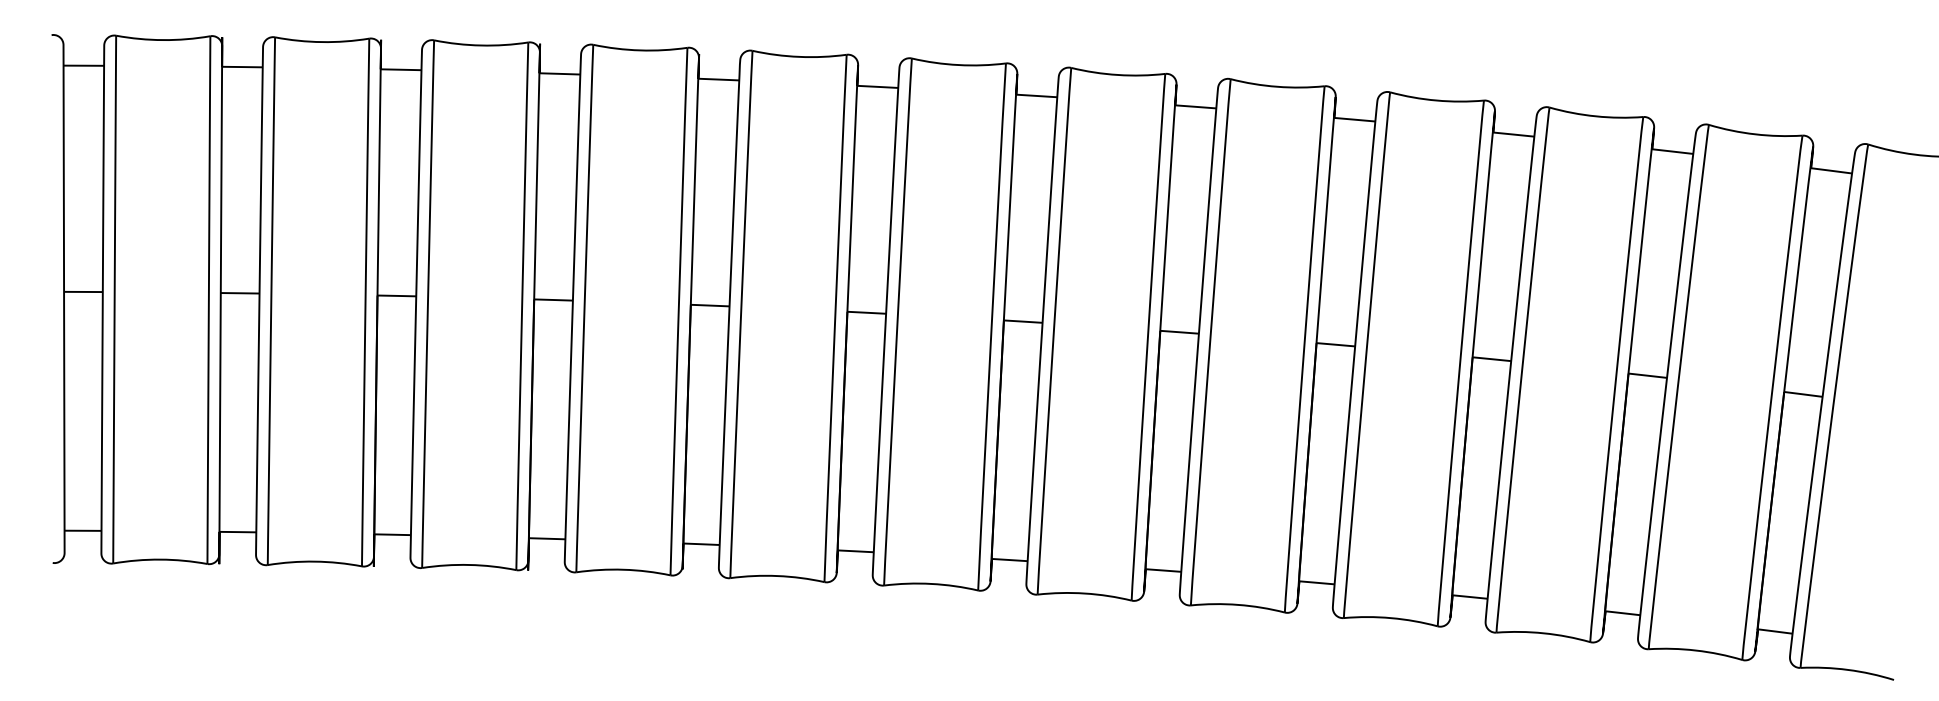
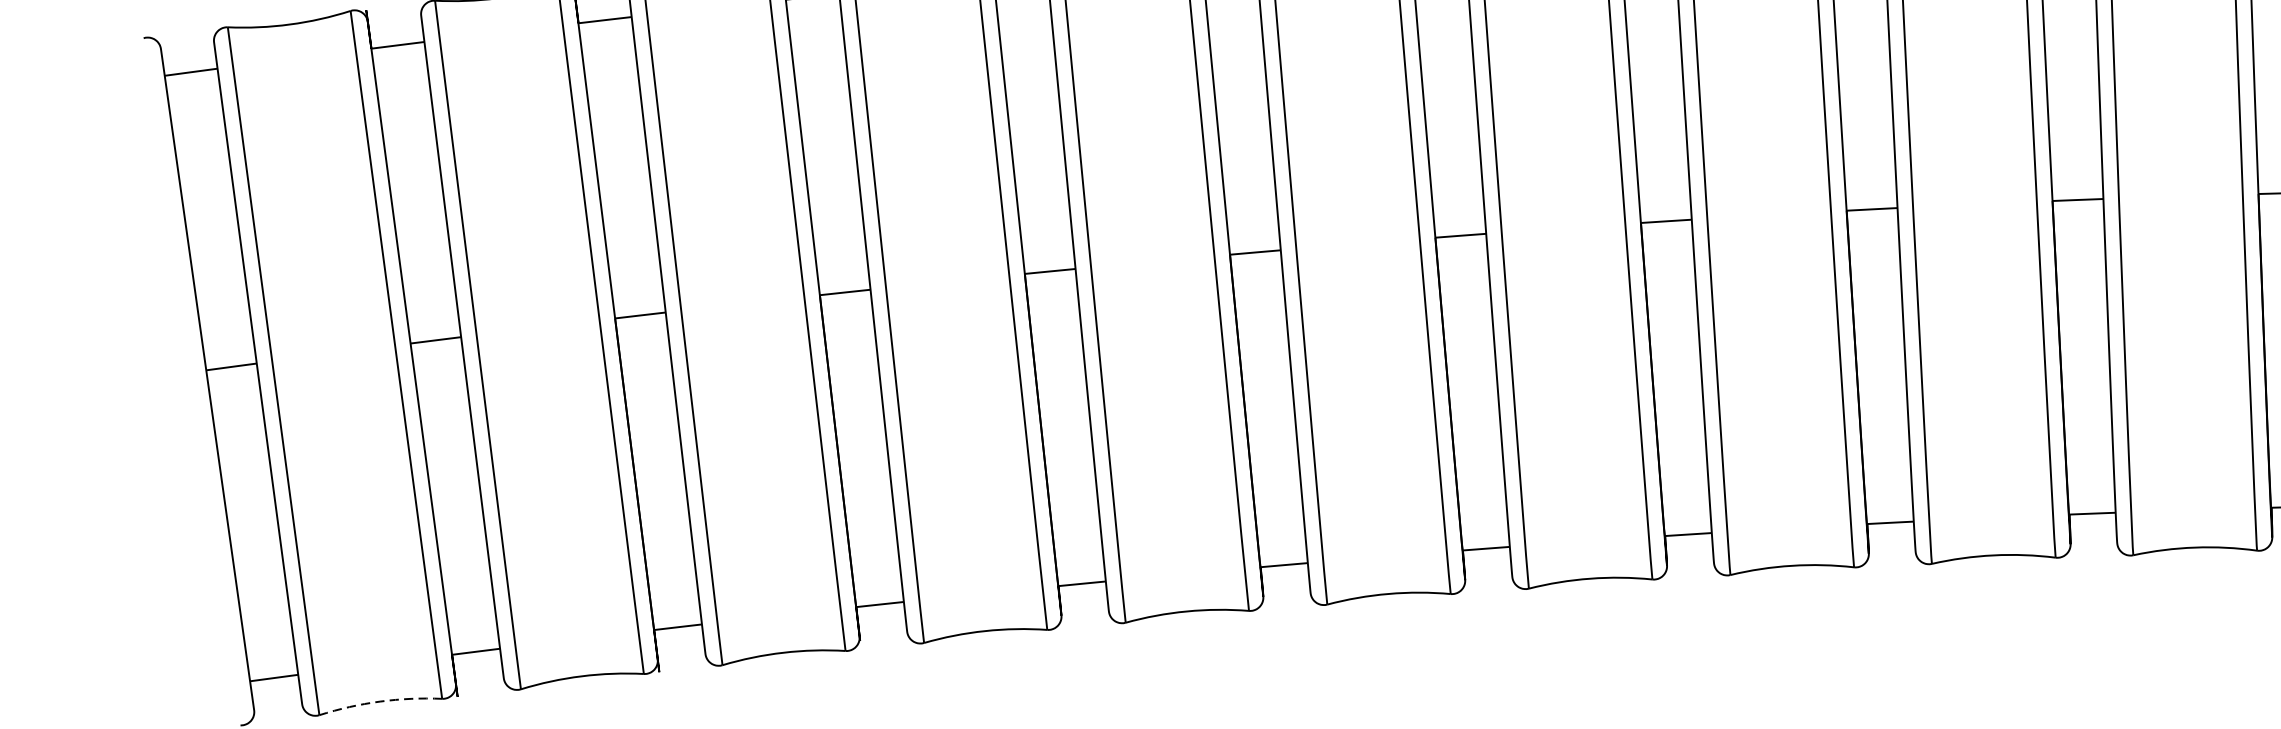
arc: (160, 559) -> (380, 701), solid -> dashed

